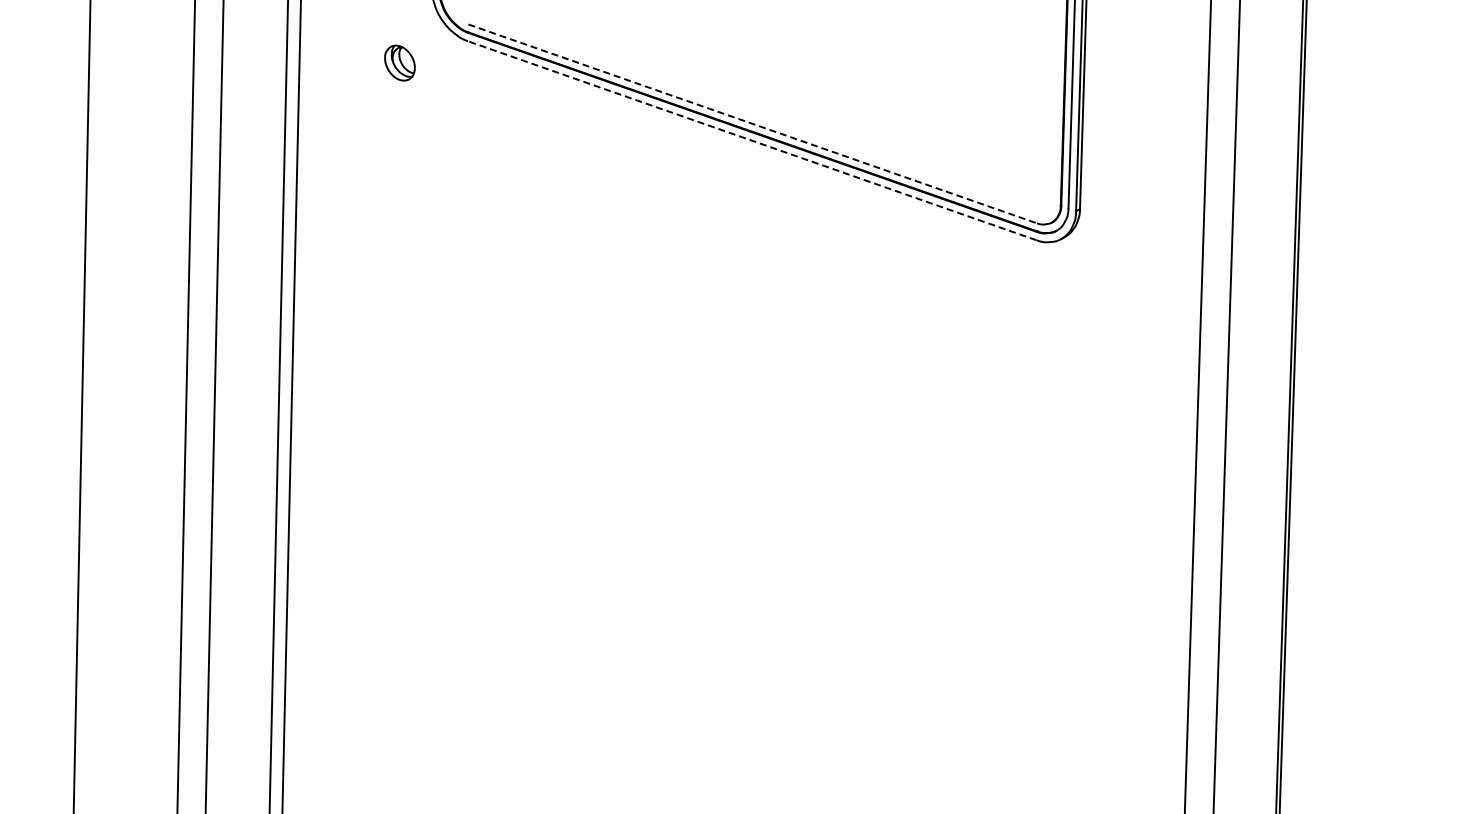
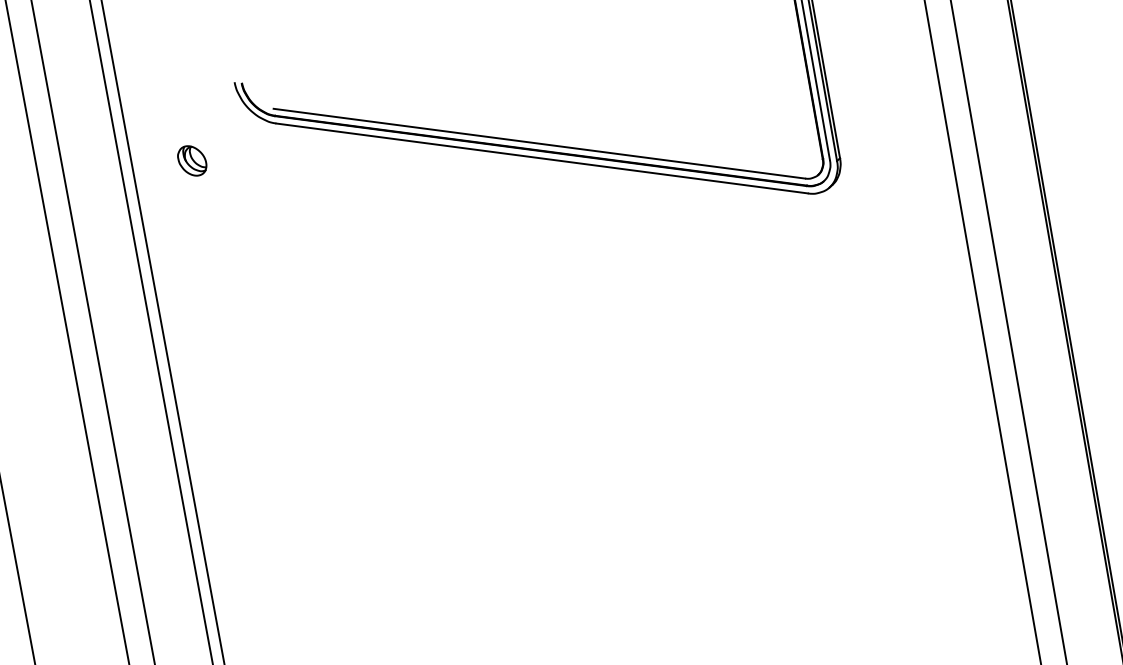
part: (399, 62) -> (191, 160), moved
line: (753, 124) -> (540, 144), dashed -> solid
line: (751, 140) -> (541, 158), dashed -> solid

